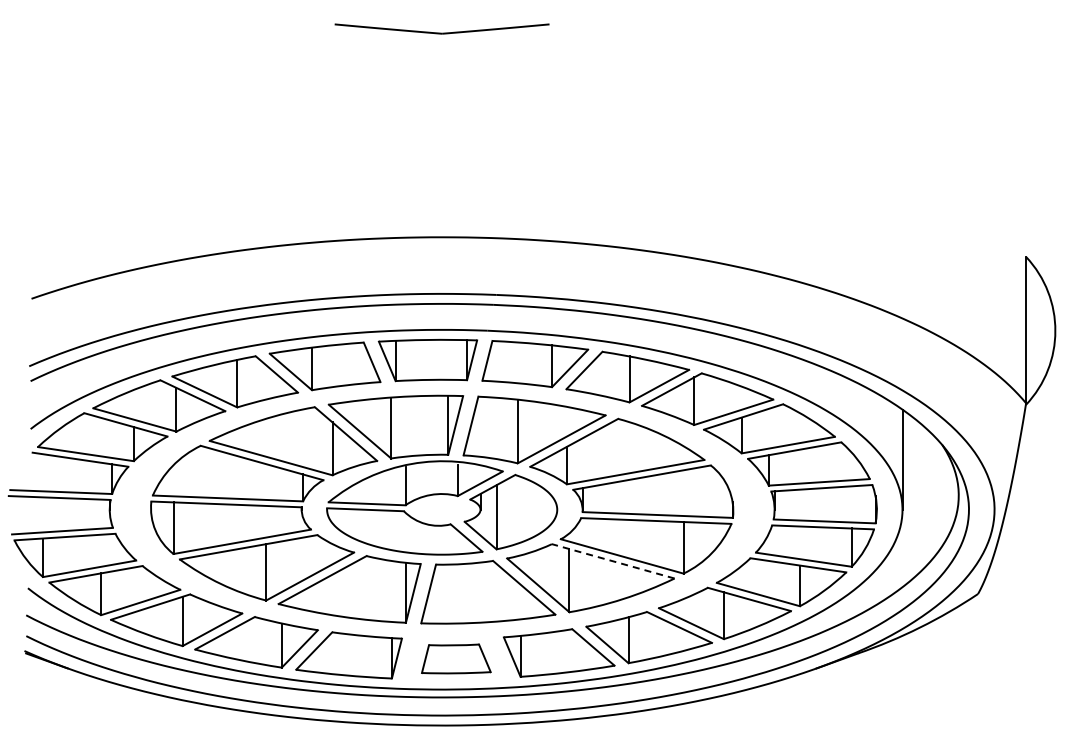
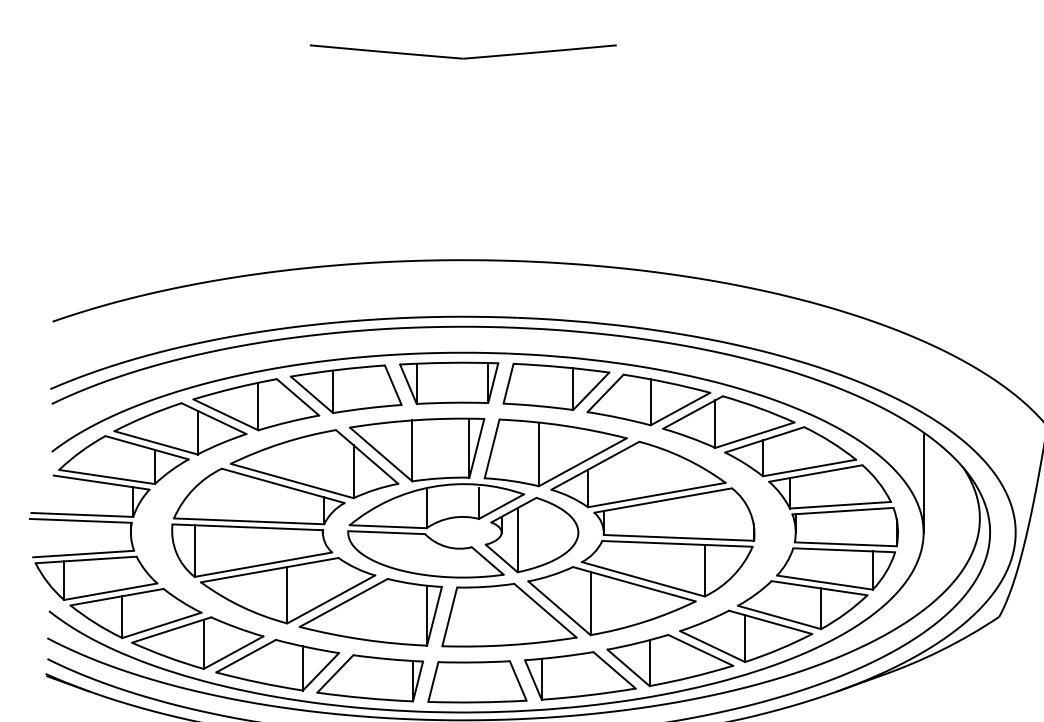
part: (441, 28) -> (462, 51), size x1.43
line: (613, 561) -> (634, 584), dashed -> solid
part: (456, 658) -> (477, 681), size x1.43

